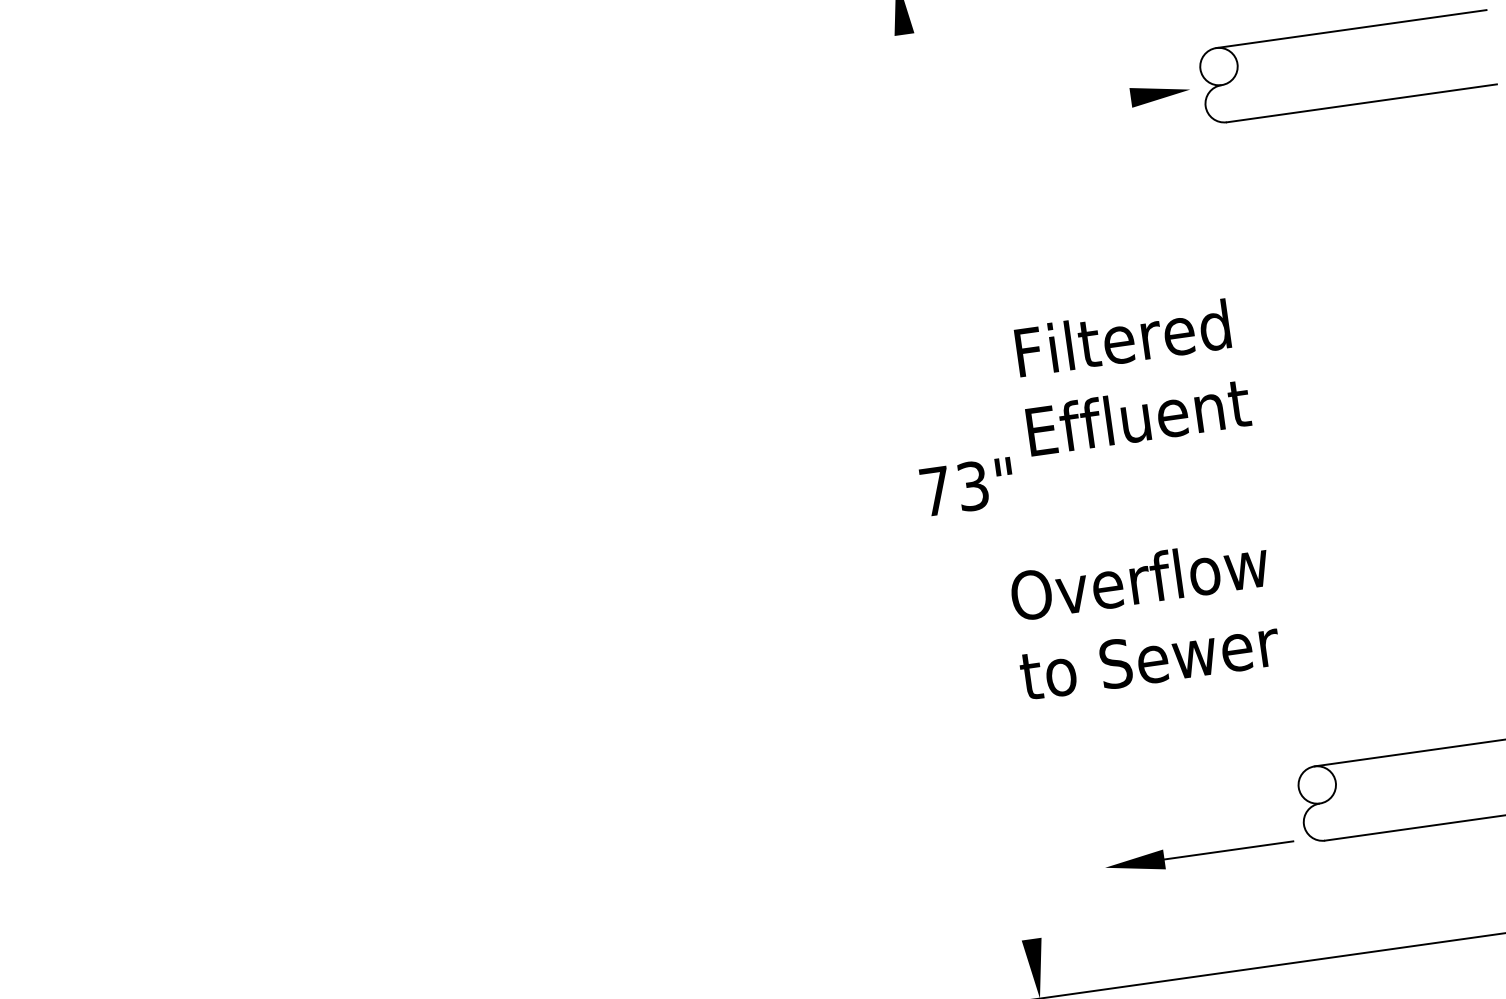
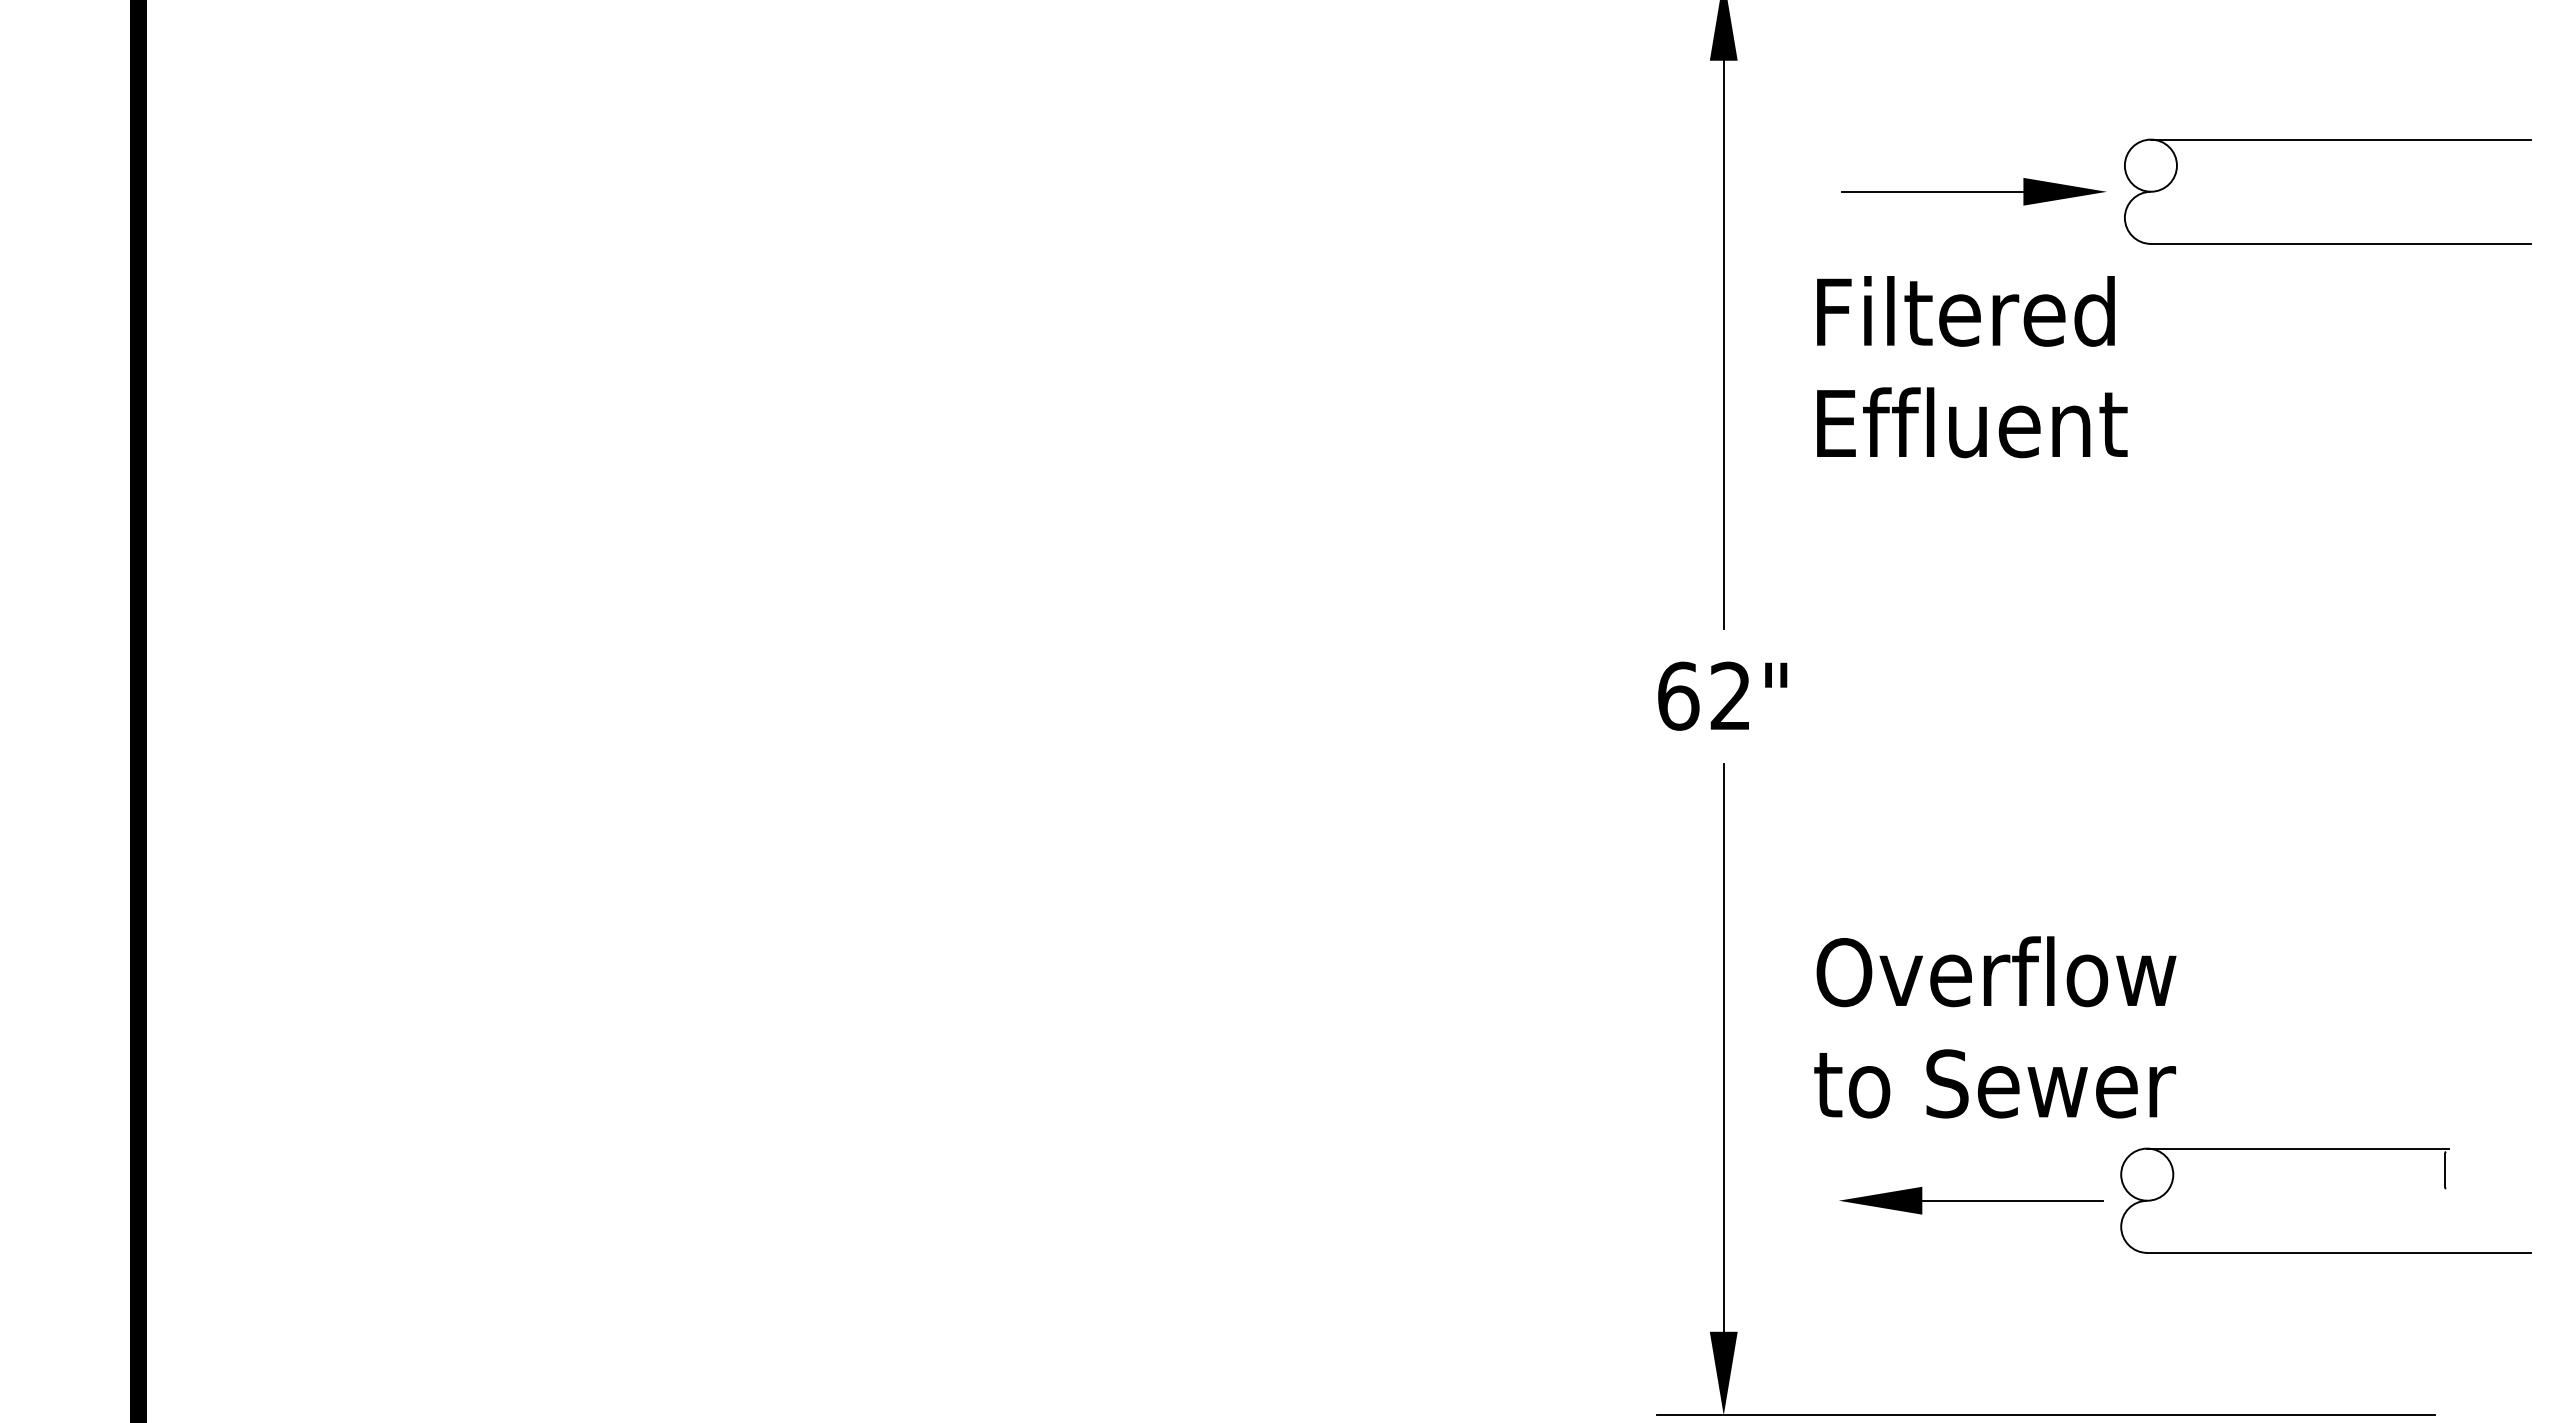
line: (1066, 106) -> (1932, 191), added
line: (932, 236) -> (1723, 344), added
text: (1133, 377) -> (1972, 367), moved
text: (954, 488) -> (1704, 695), 73" -> 62"
text: (1144, 618) -> (1995, 1027), moved
line: (1003, 736) -> (1723, 1047), added
part: (1199, 854) -> (1971, 1200), moved

